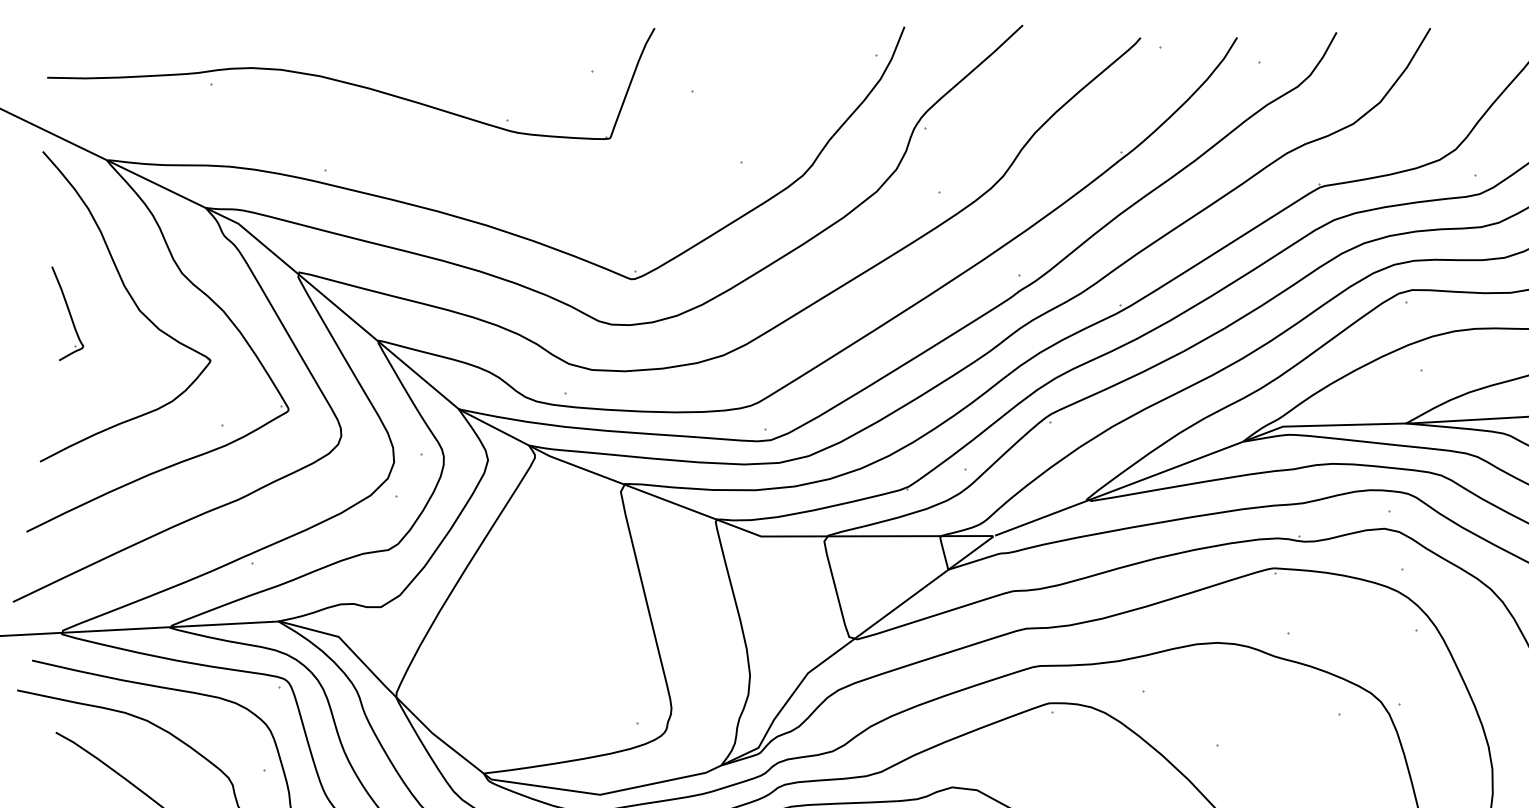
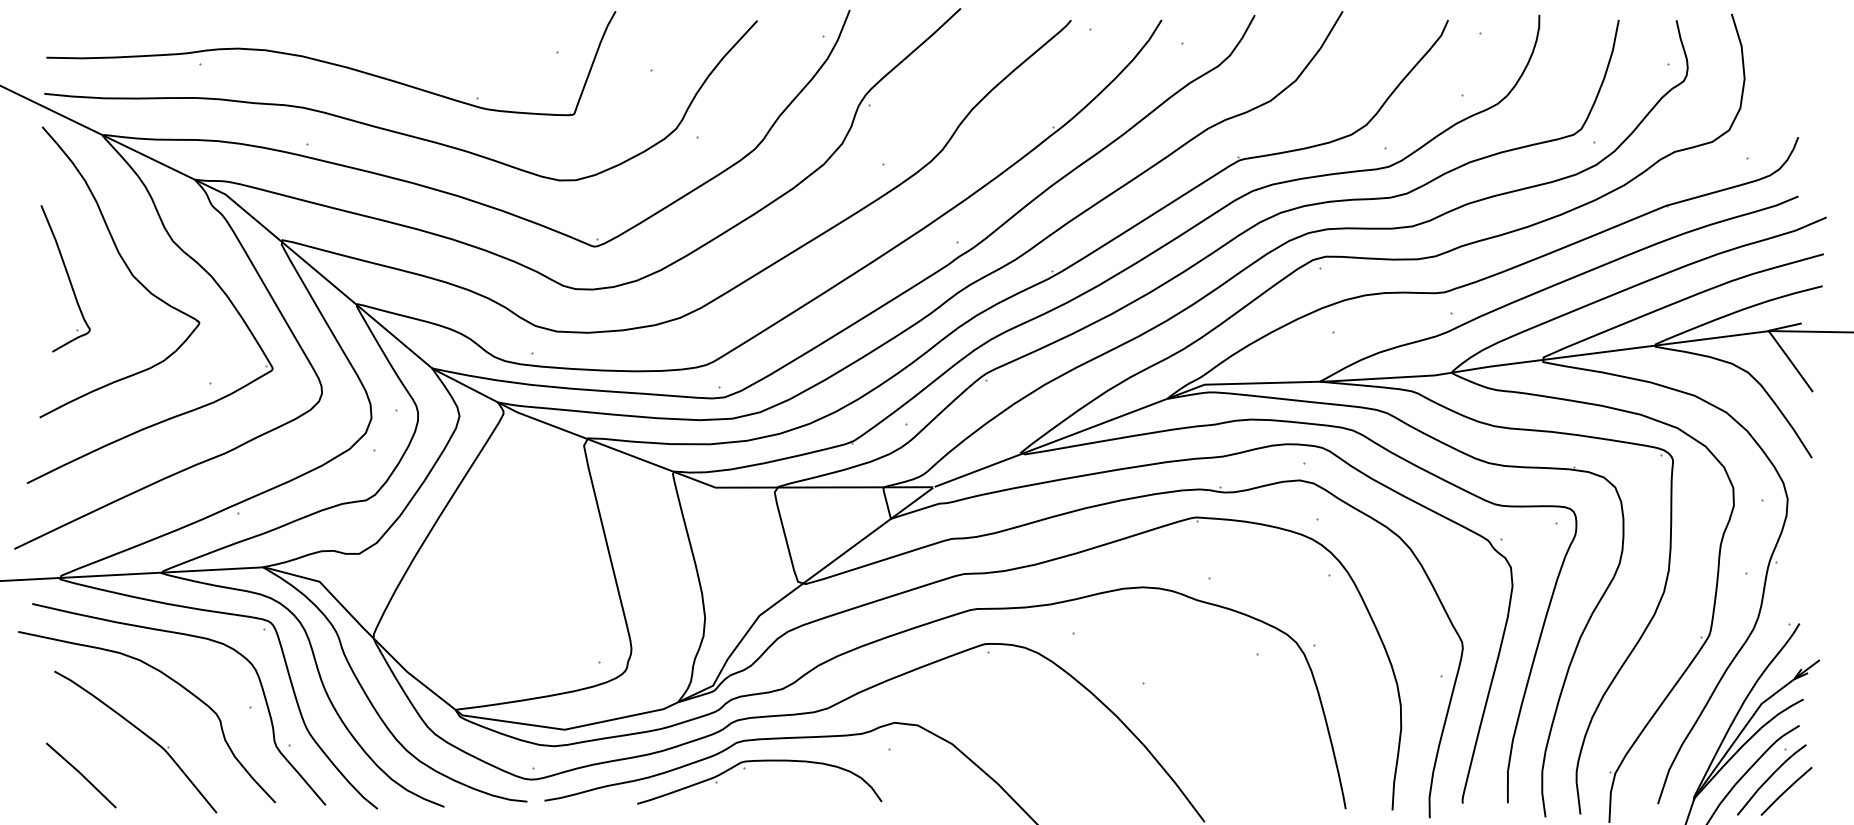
curve: (418, 155) -> (394, 130), added
part: (67, 313) -> (65, 278), size x1.67

